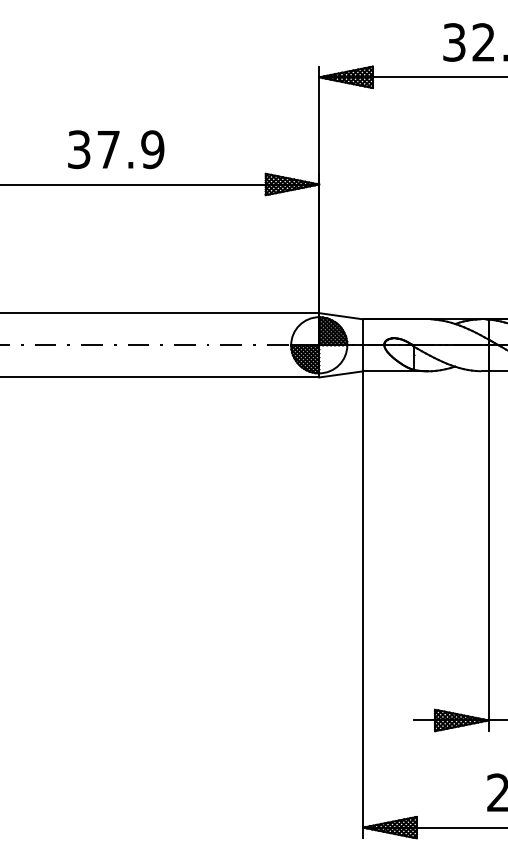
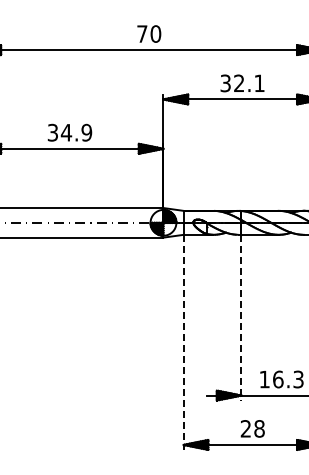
text: (108, 149) -> (66, 132), 37.9 -> 34.9
line: (488, 550) -> (241, 317), solid -> dashed
line: (362, 605) -> (183, 342), solid -> dashed

